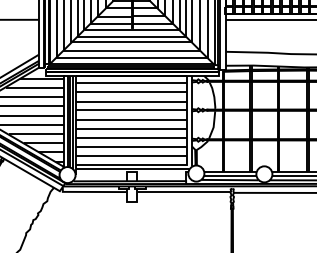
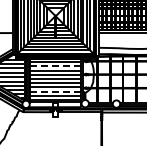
line: (133, 92) -> (56, 66), solid -> dashed
line: (133, 146) -> (56, 91), solid -> dashed

